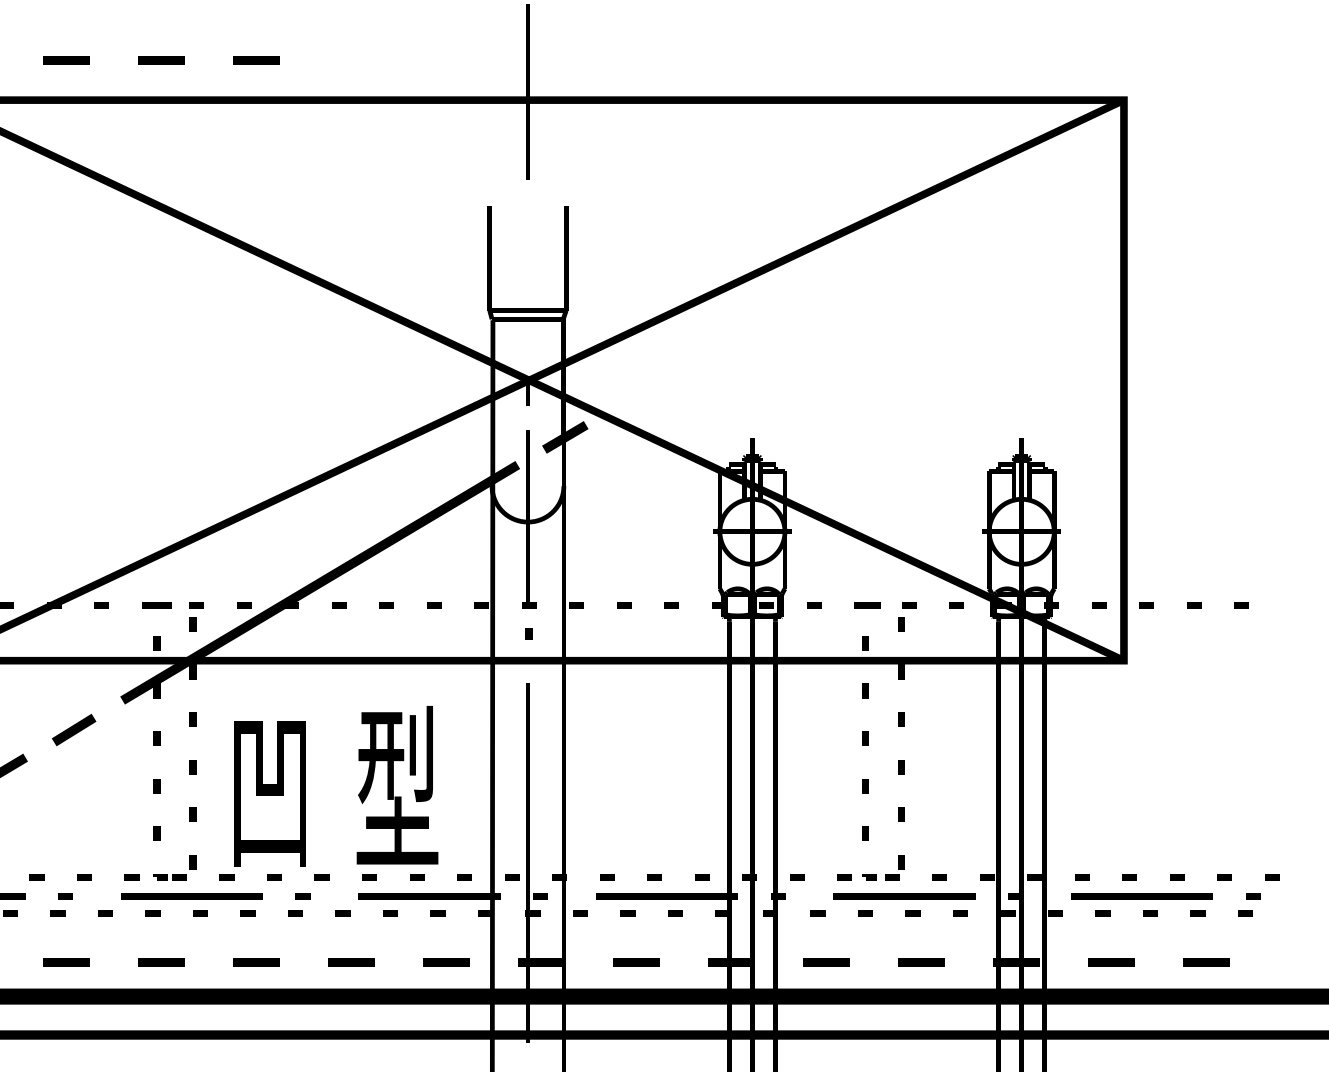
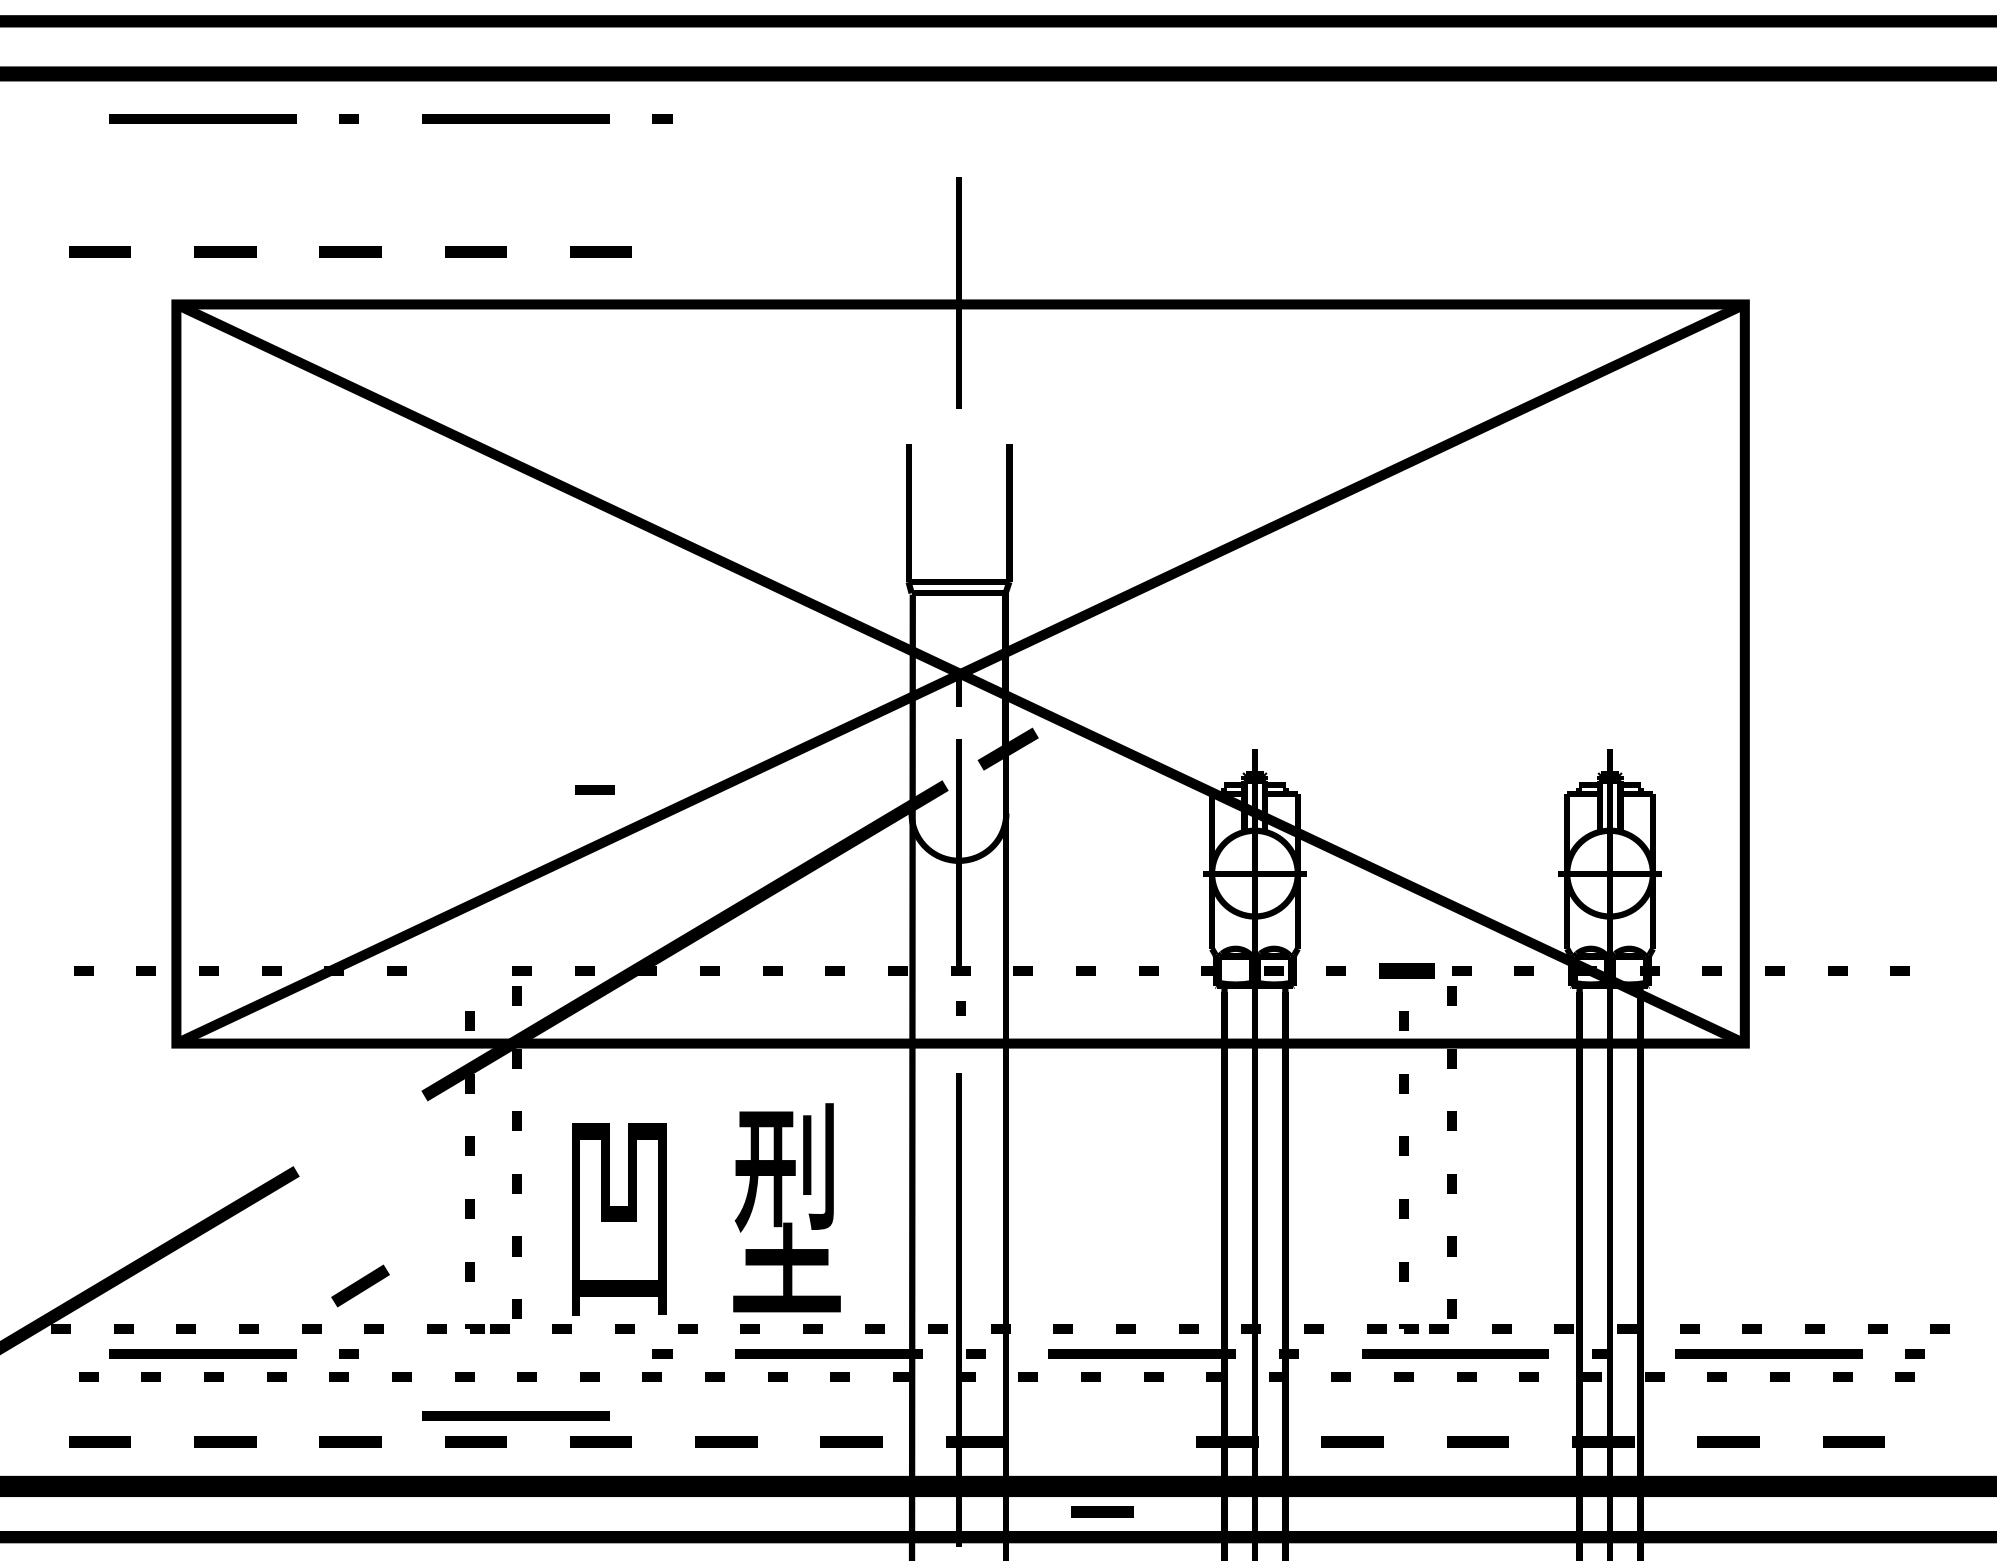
part: (156, 605) -> (594, 789), moved
part: (867, 605) -> (1406, 970), size x1.6
line: (74, 729) -> (360, 1285), moved
line: (191, 895) -> (515, 1415), moved
line: (636, 962) -> (1102, 1511), moved

